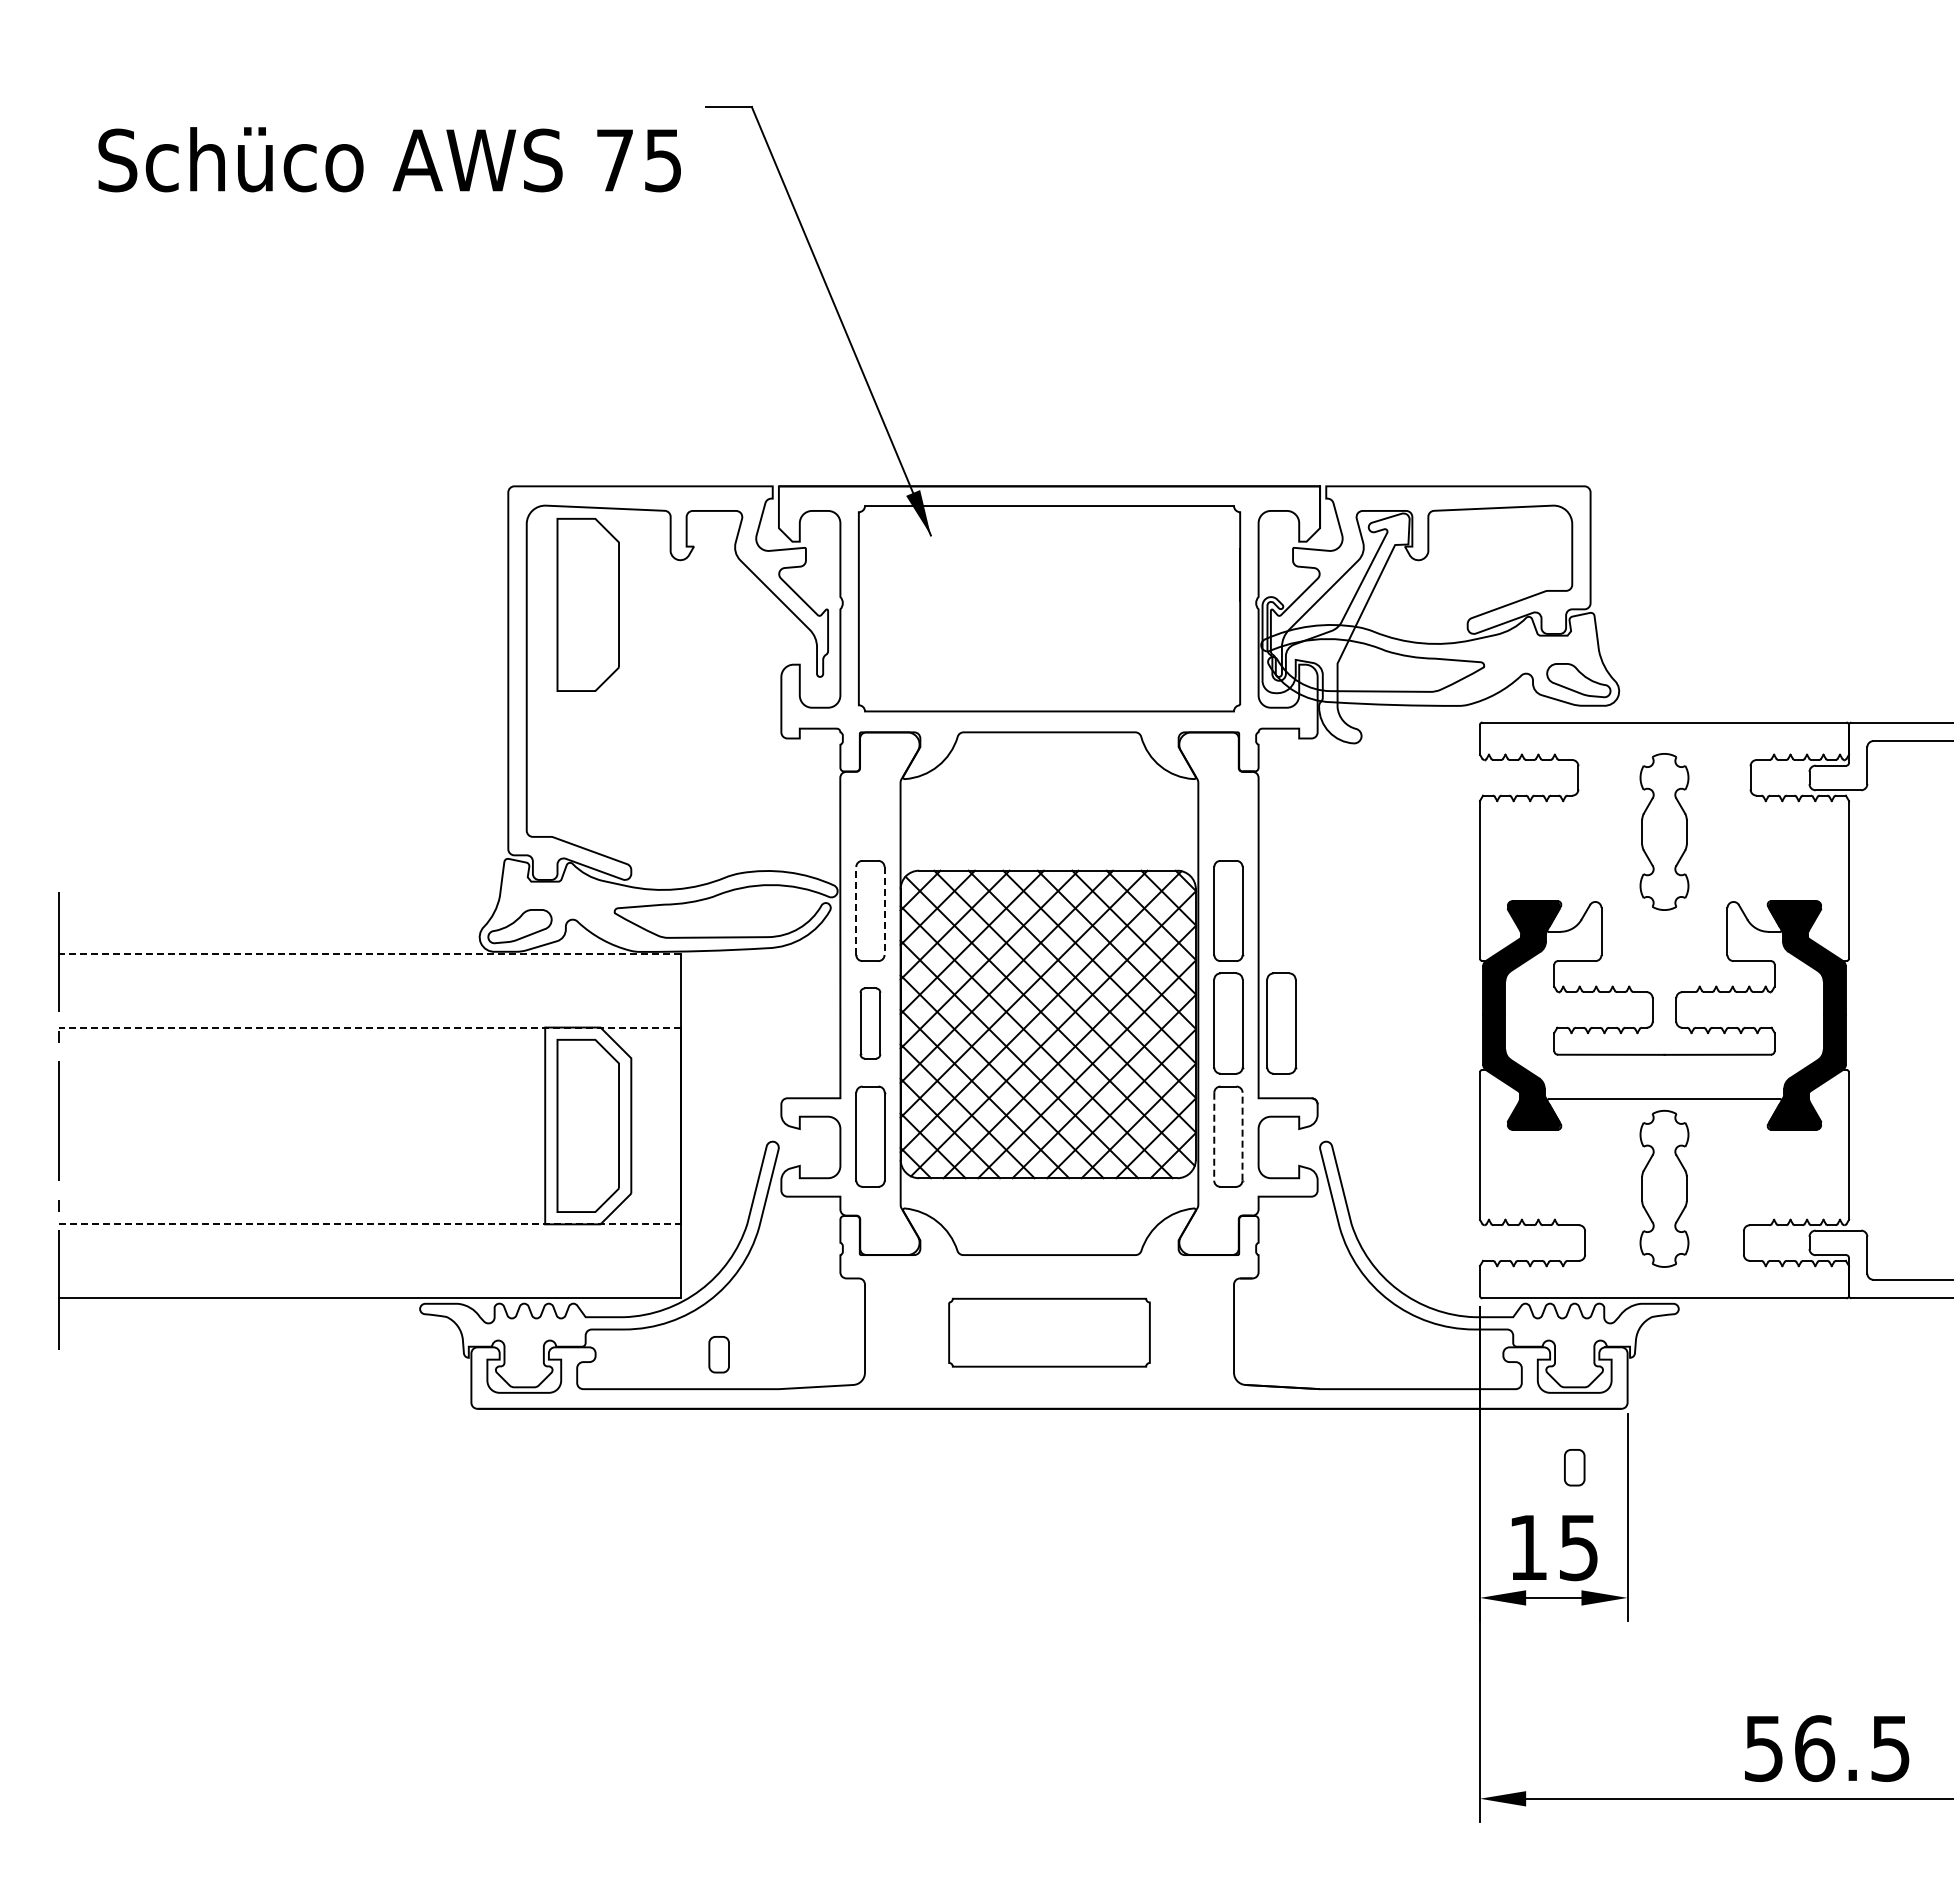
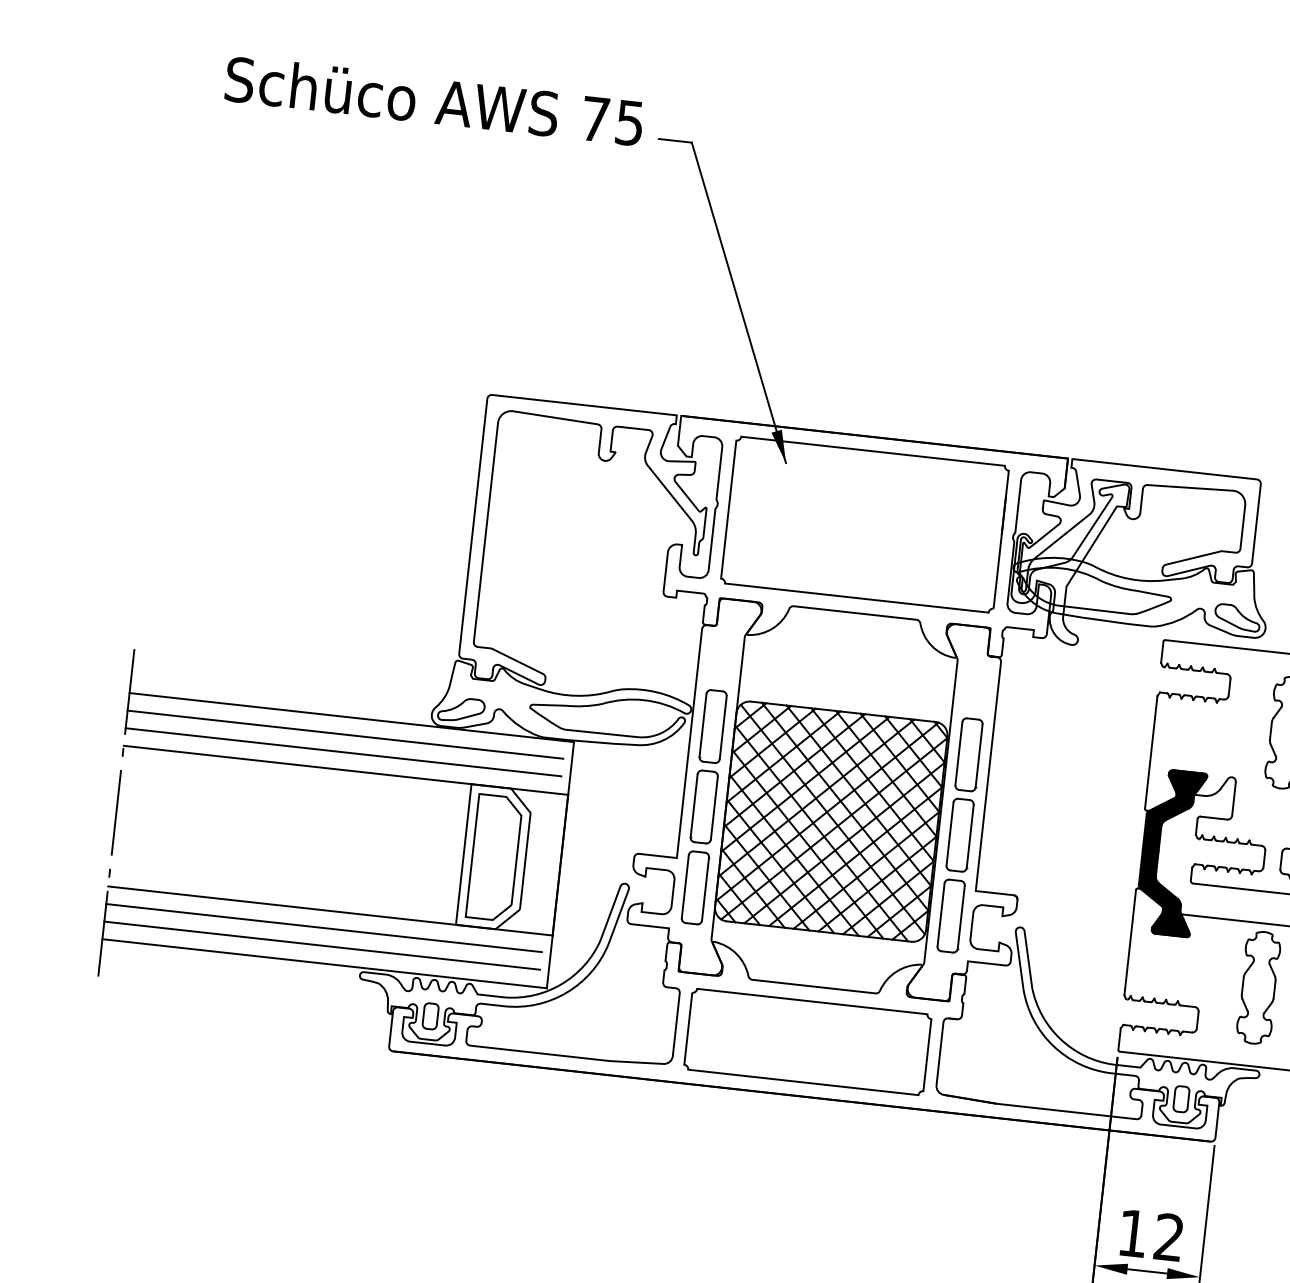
text: (389, 159) -> (434, 100), moved
part: (587, 604) -> (535, 485), removed
line: (856, 911) -> (703, 725), dashed -> solid
line: (884, 911) -> (723, 728), dashed -> solid
line: (369, 953) -> (351, 717), dashed -> solid
line: (363, 978) -> (345, 734), added
line: (363, 1002) -> (343, 751), added
part: (870, 1023) -> (704, 806), size x1.43
part: (1281, 1023) -> (998, 839), removed
line: (369, 1027) -> (345, 770), dashed -> solid
line: (1214, 1136) -> (941, 914), dashed -> solid
line: (1242, 1136) -> (961, 917), dashed -> solid
line: (369, 1224) -> (330, 911), dashed -> solid
line: (363, 1248) -> (324, 927), added
line: (363, 1273) -> (322, 945), added
part: (1049, 1332) -> (807, 1041), size x1.67
part: (718, 1354) -> (430, 1016), moved
part: (1574, 1467) -> (1181, 1099), moved
text: (1578, 1547) -> (1168, 1237), 15 -> 12

